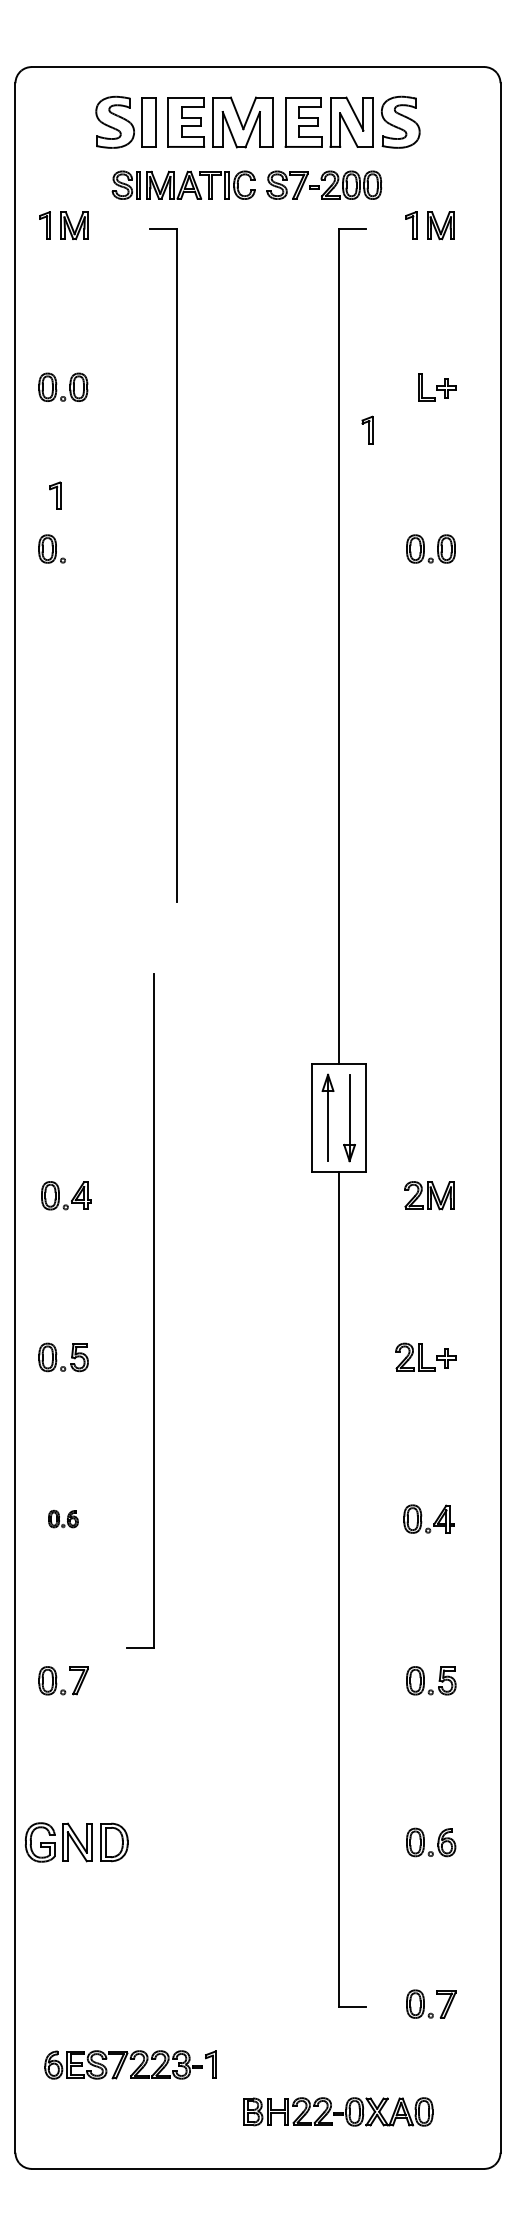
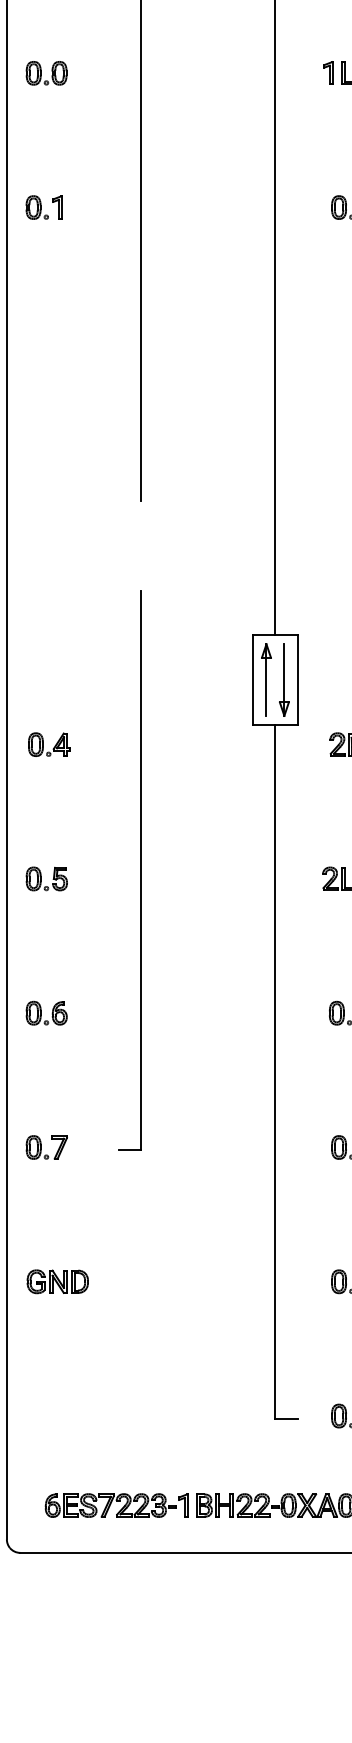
part: (367, 429) -> (328, 72), moved
part: (55, 495) -> (57, 207), moved
part: (153, 1310) -> (140, 869), moved
part: (63, 1518) -> (46, 1012), size x1.67
part: (76, 1842) -> (57, 1281), size x0.71
part: (130, 2064) -> (116, 1505), moved

